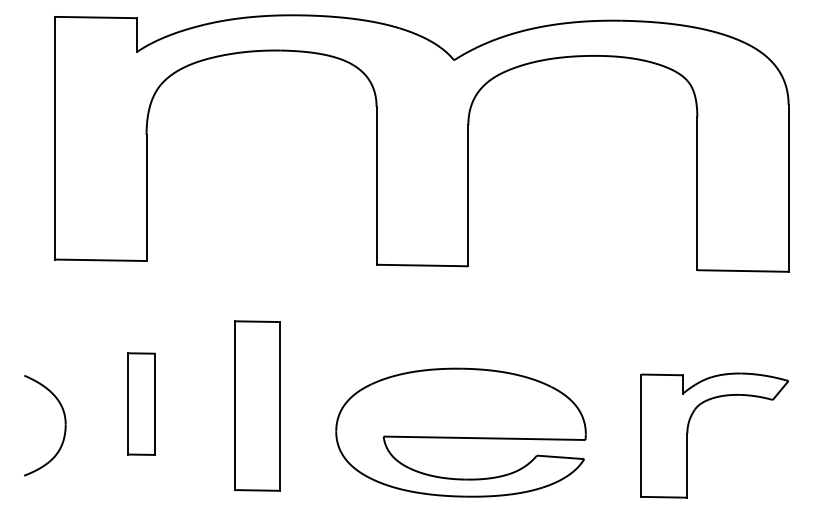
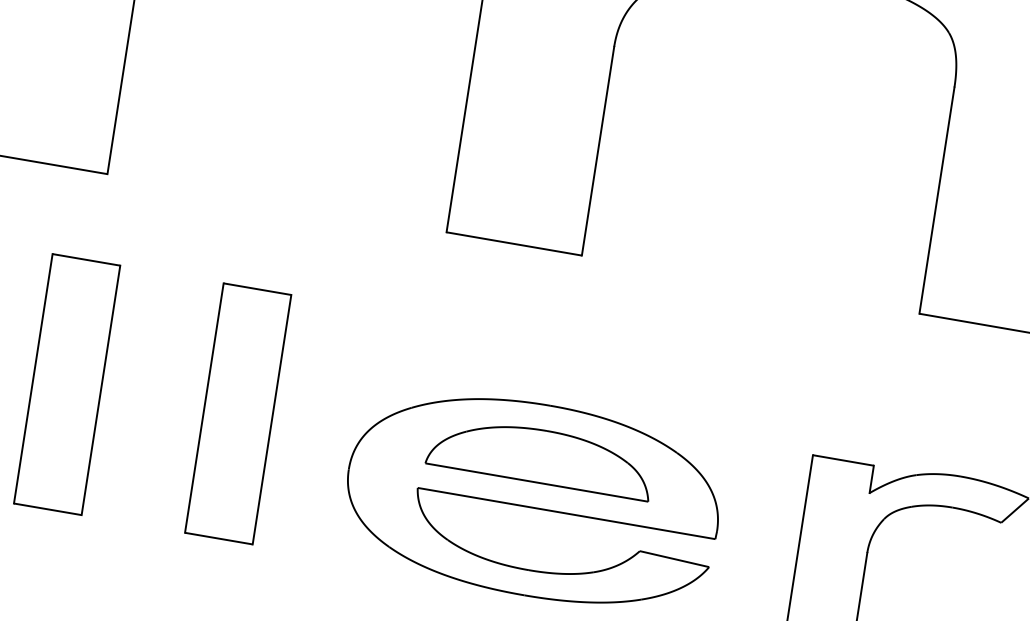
part: (141, 403) -> (67, 383), size x1.67
part: (461, 403) -> (540, 456), added

